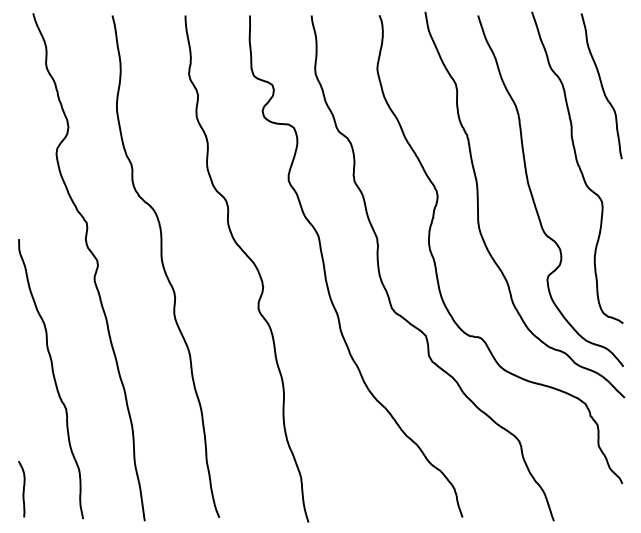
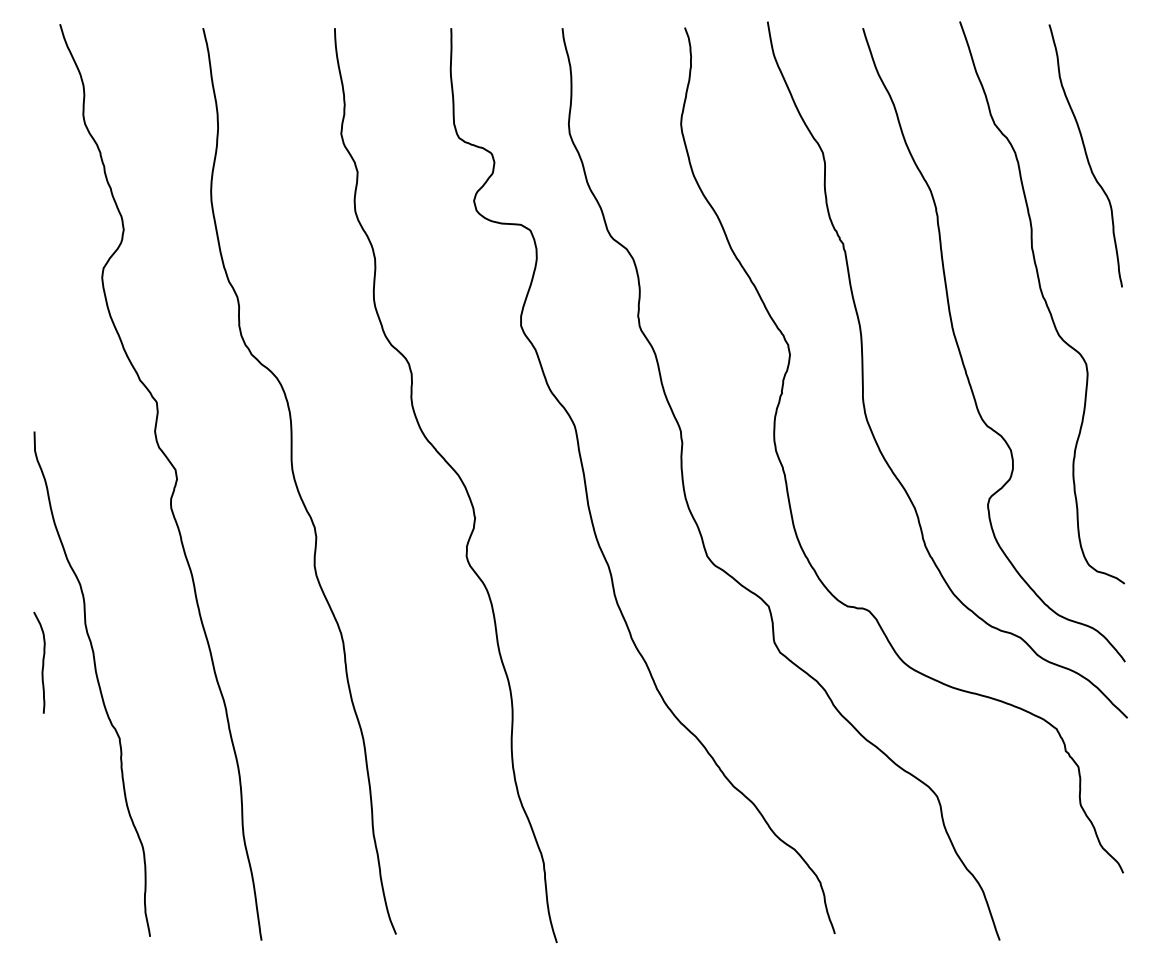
curve: (23, 489) -> (42, 663), moved

